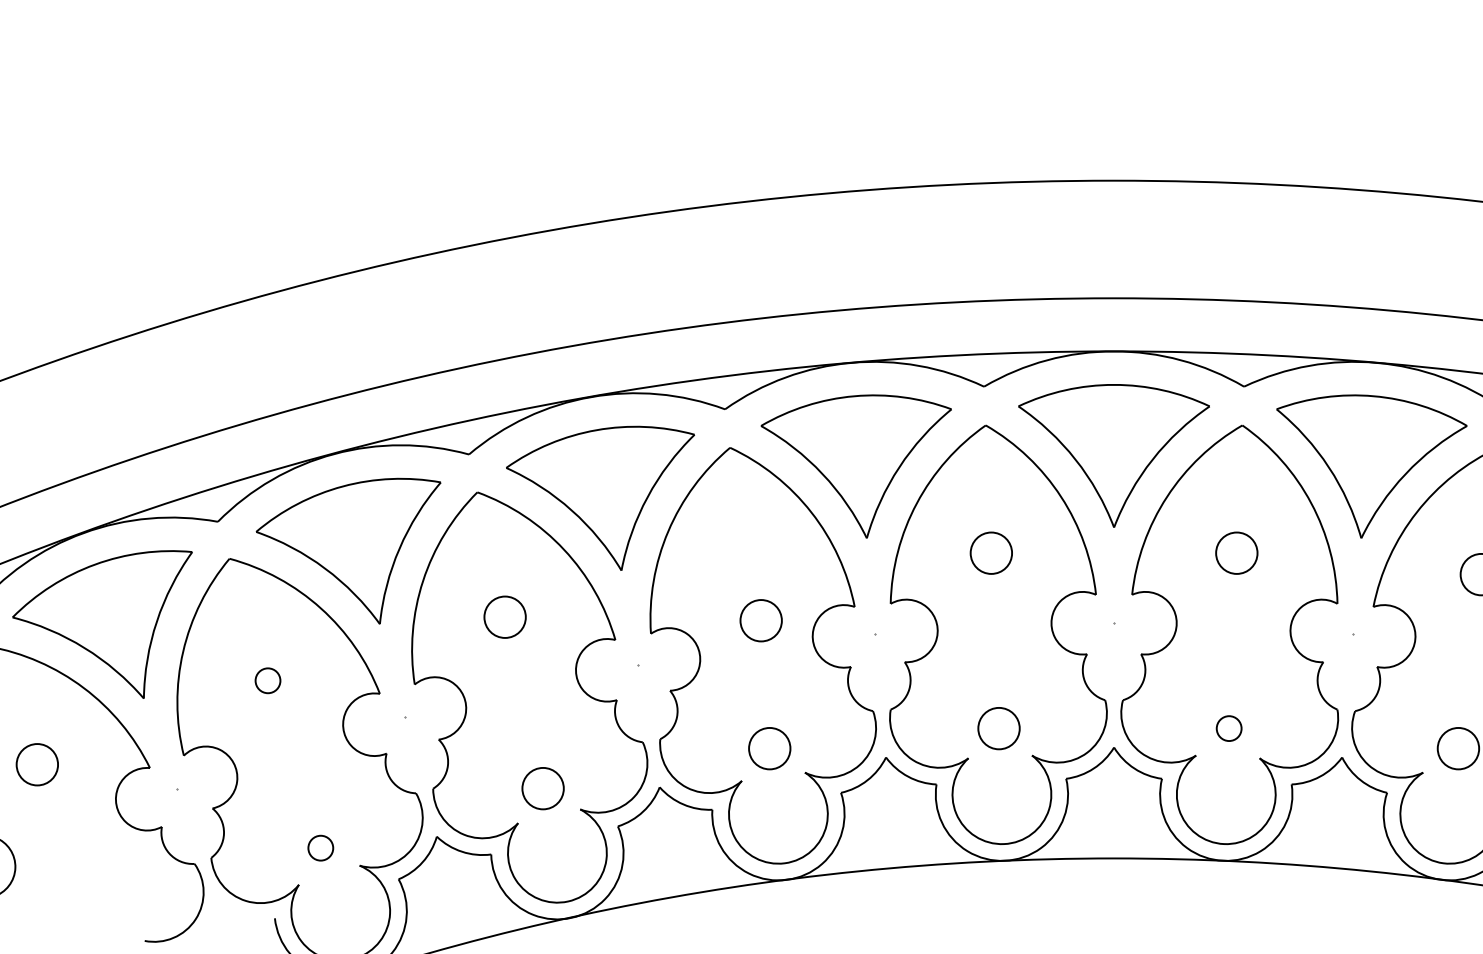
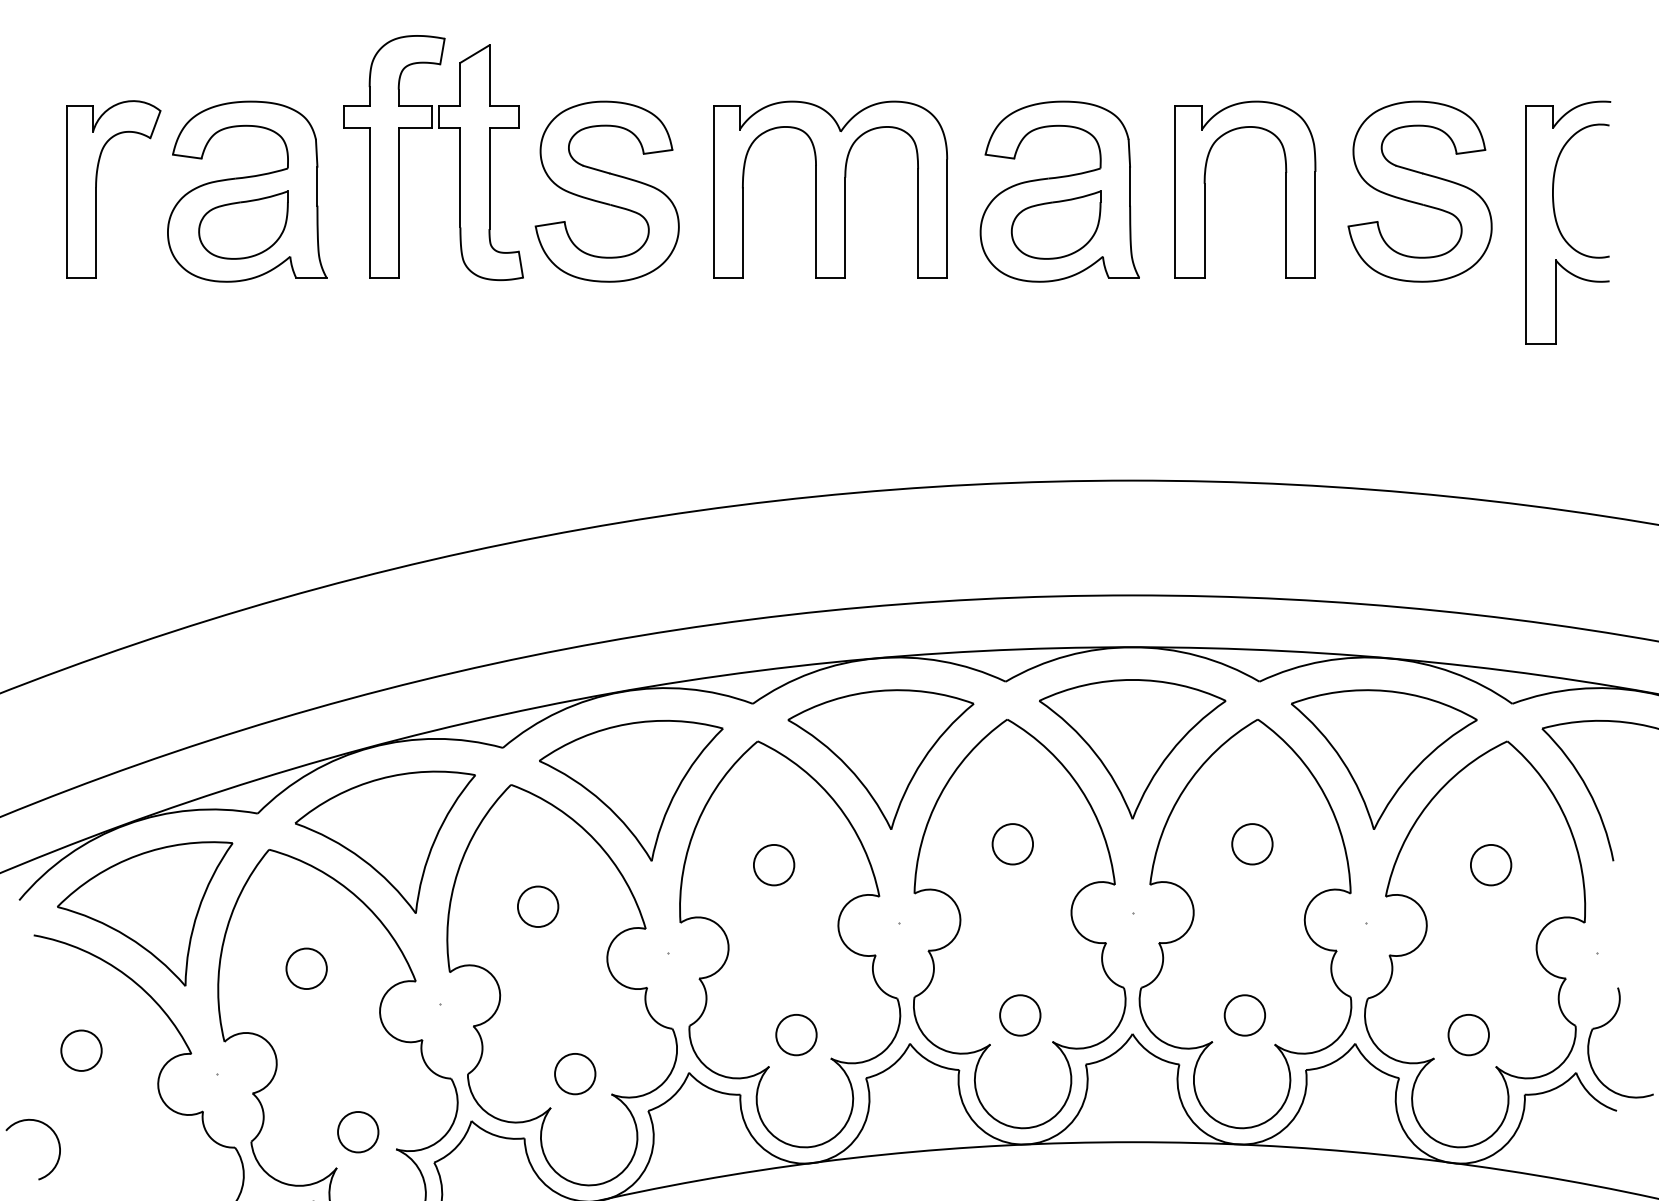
circle: (761, 621) -> (774, 865), moved
circle: (267, 680) -> (306, 968), size x1.67
circle: (1228, 728) -> (1244, 1015), size x1.67
circle: (321, 848) -> (358, 1132), size x1.67

